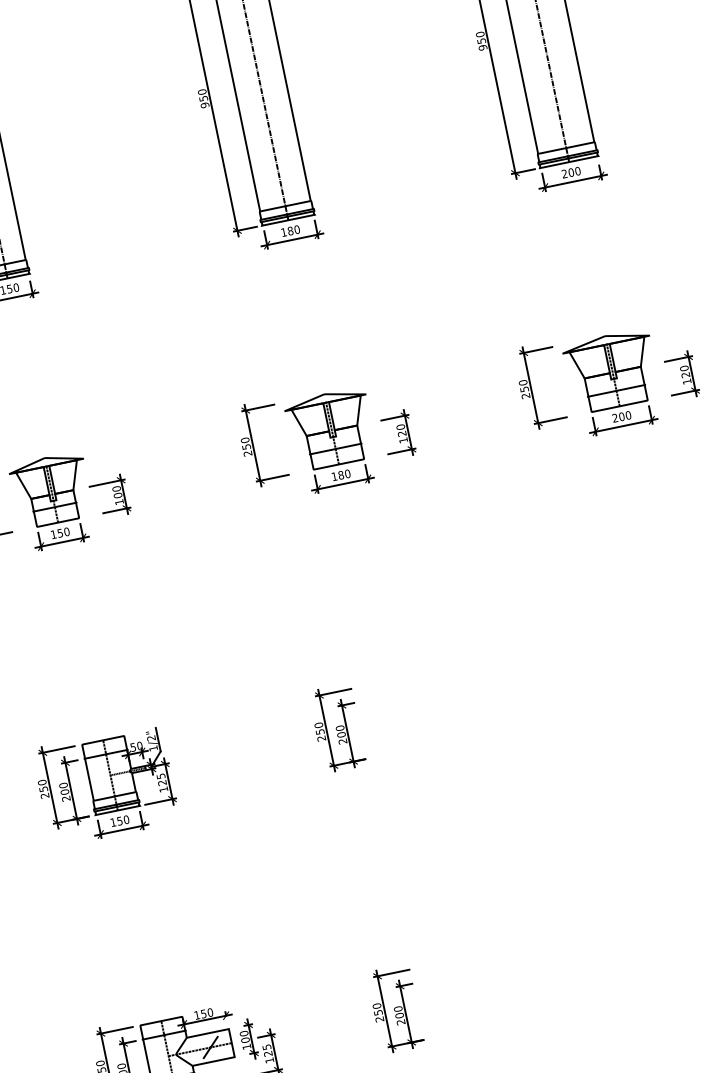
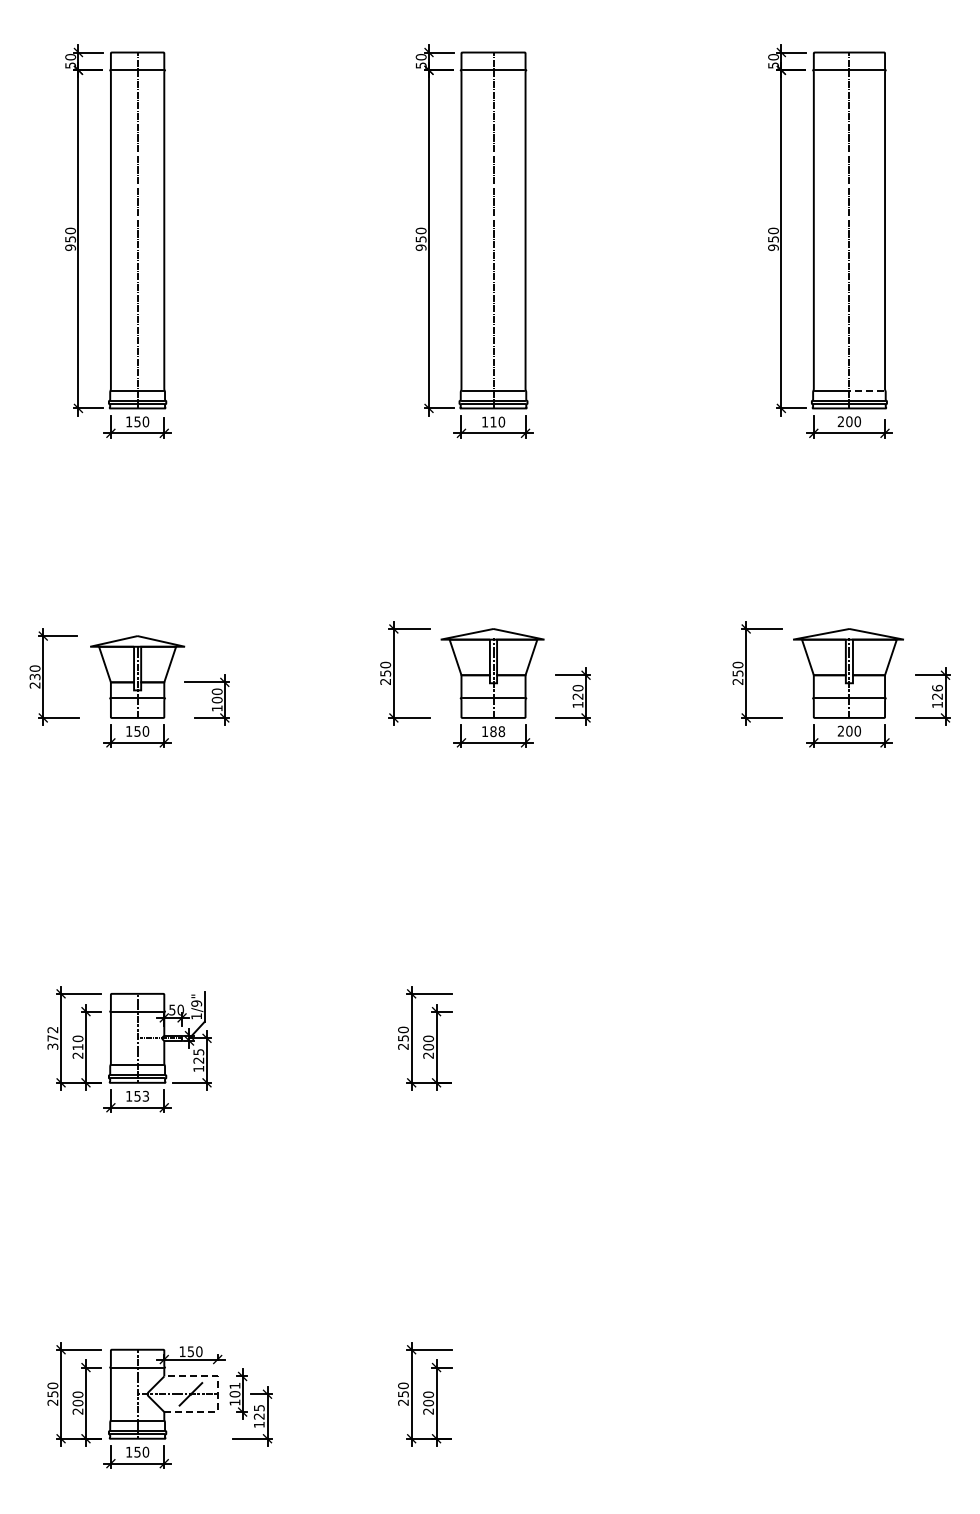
line: (578, 145) -> (865, 390), solid -> dashed
text: (290, 230) -> (493, 421), 180 -> 110
text: (684, 367) -> (937, 687), 120 -> 126
text: (347, 473) -> (501, 731), 180 -> 188
text: (151, 738) -> (196, 1003), 1/2" -> 1/9"
text: (43, 788) -> (52, 1037), 250 -> 372
text: (64, 792) -> (77, 1047), 200 -> 210
text: (126, 819) -> (145, 1096), 150 -> 153
text: (243, 1033) -> (234, 1385), 100 -> 101
line: (231, 1043) -> (217, 1394), solid -> dashed

